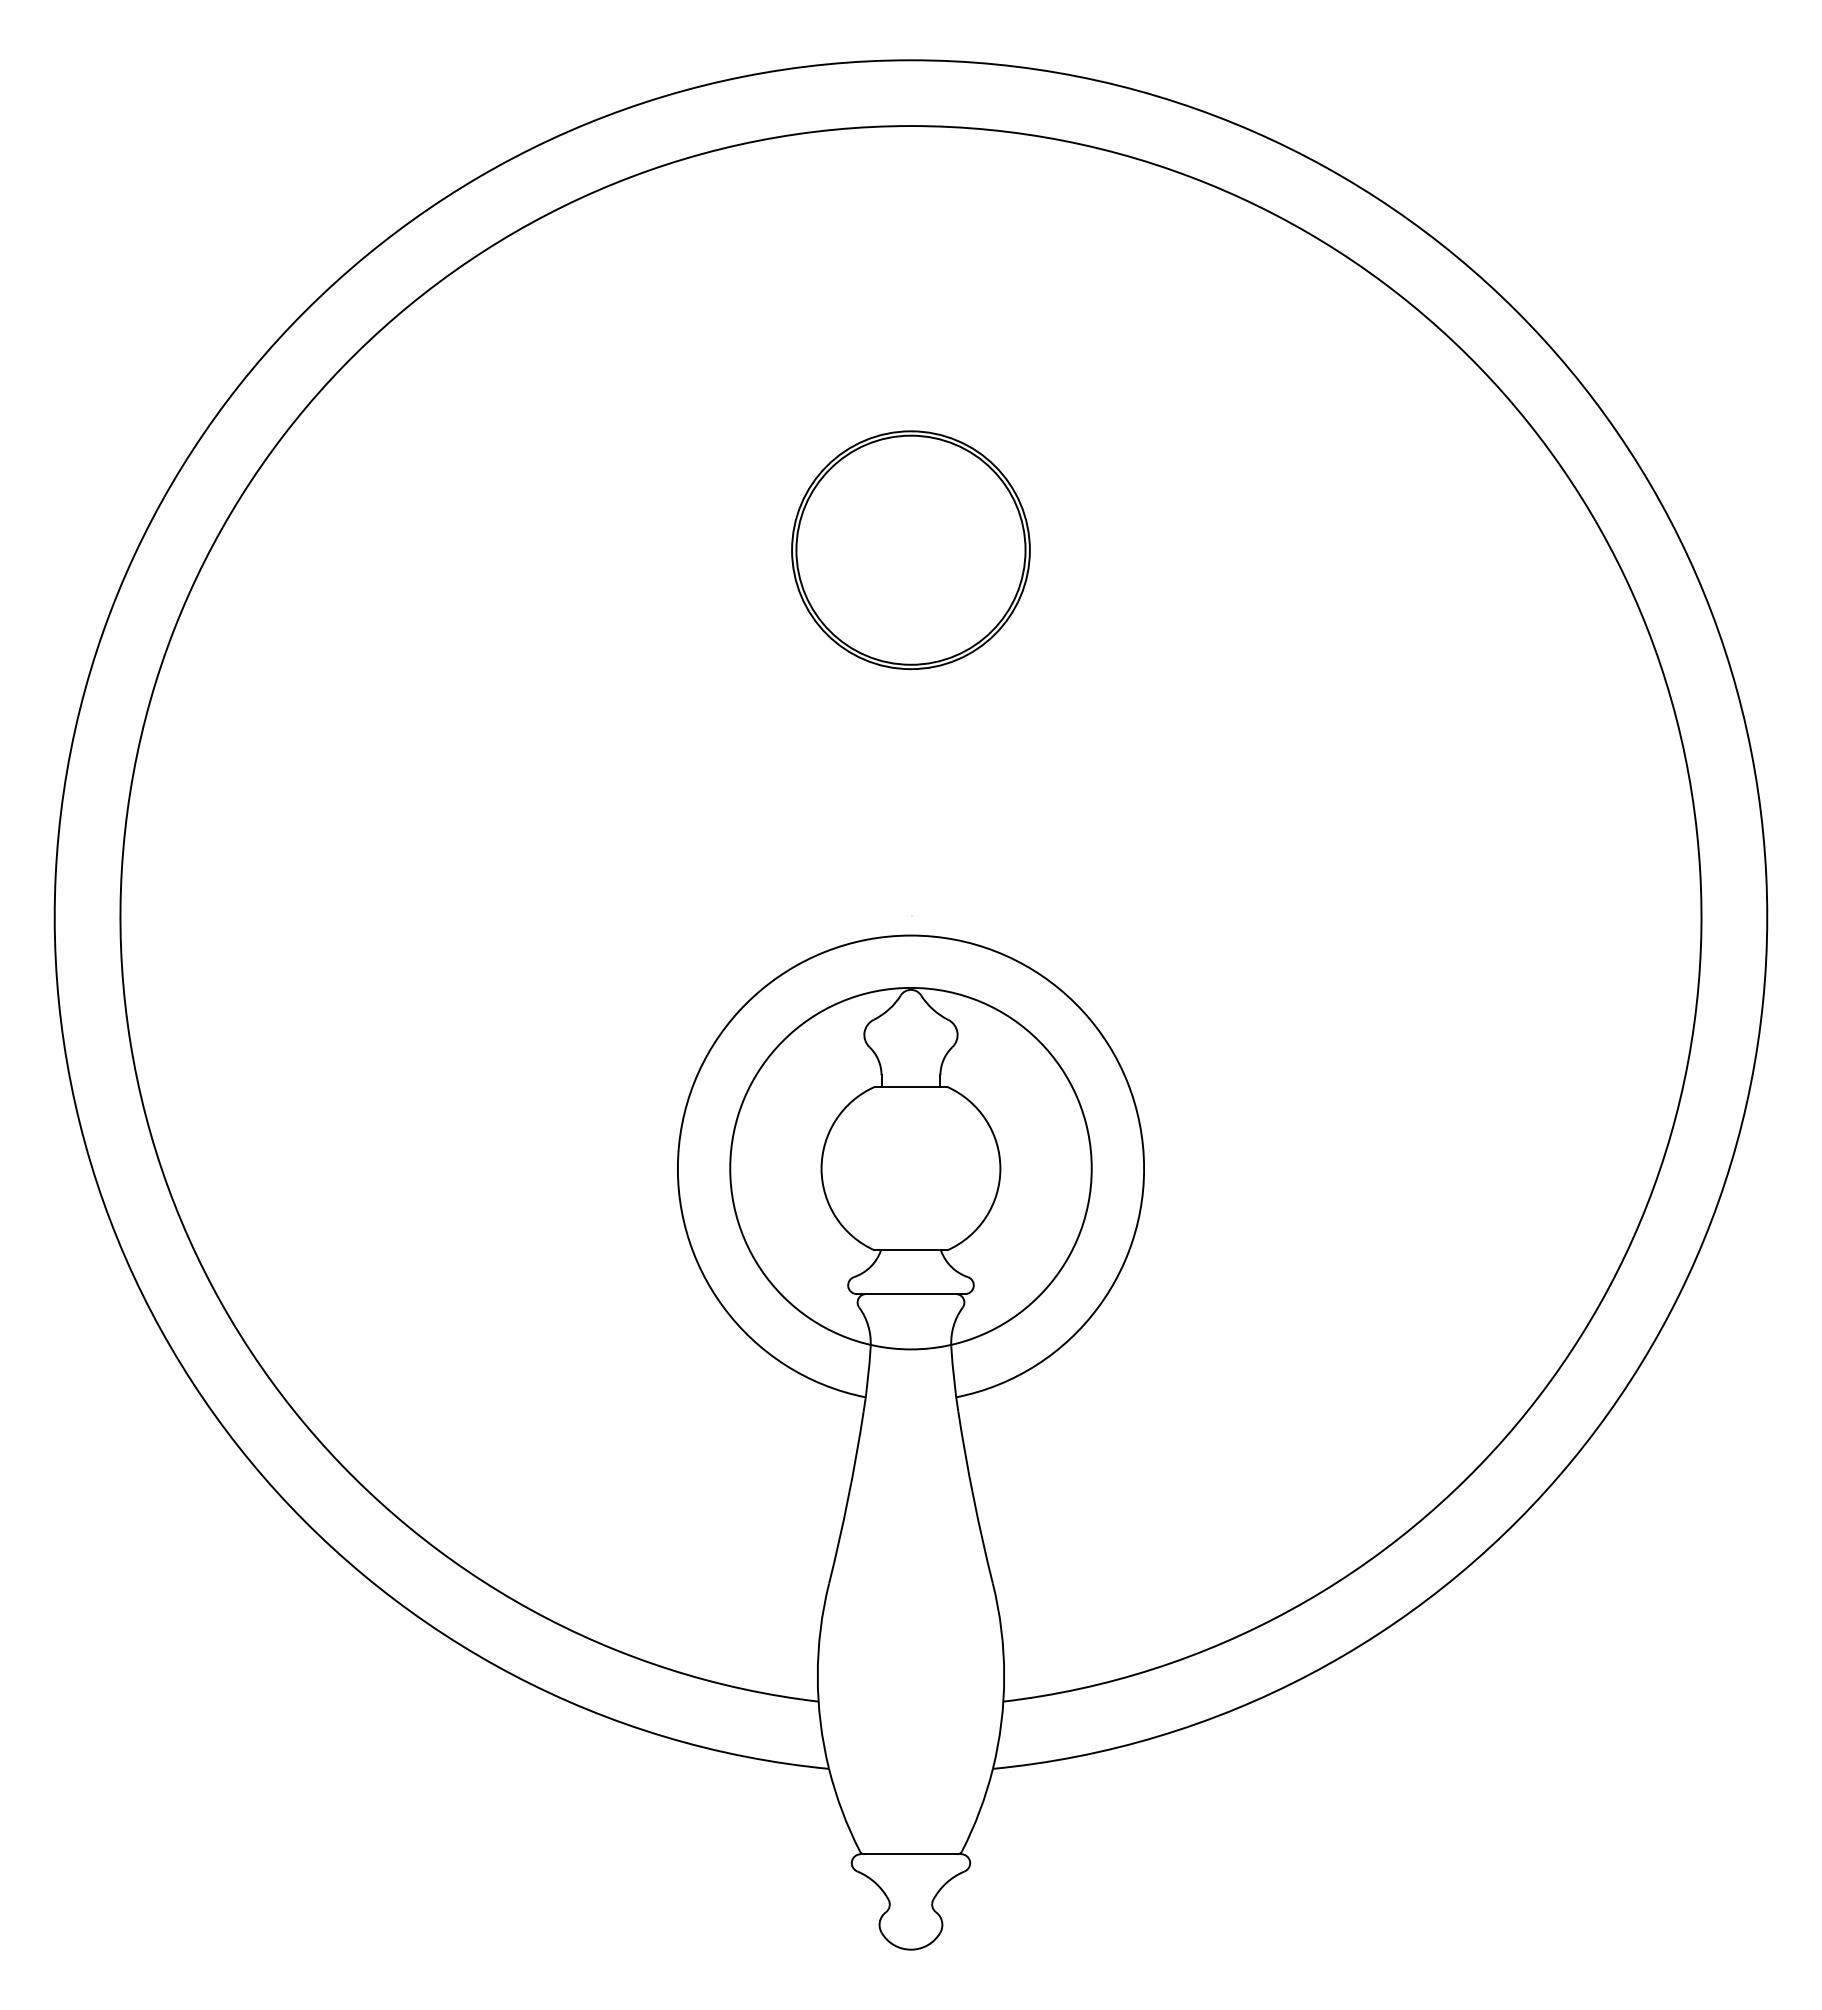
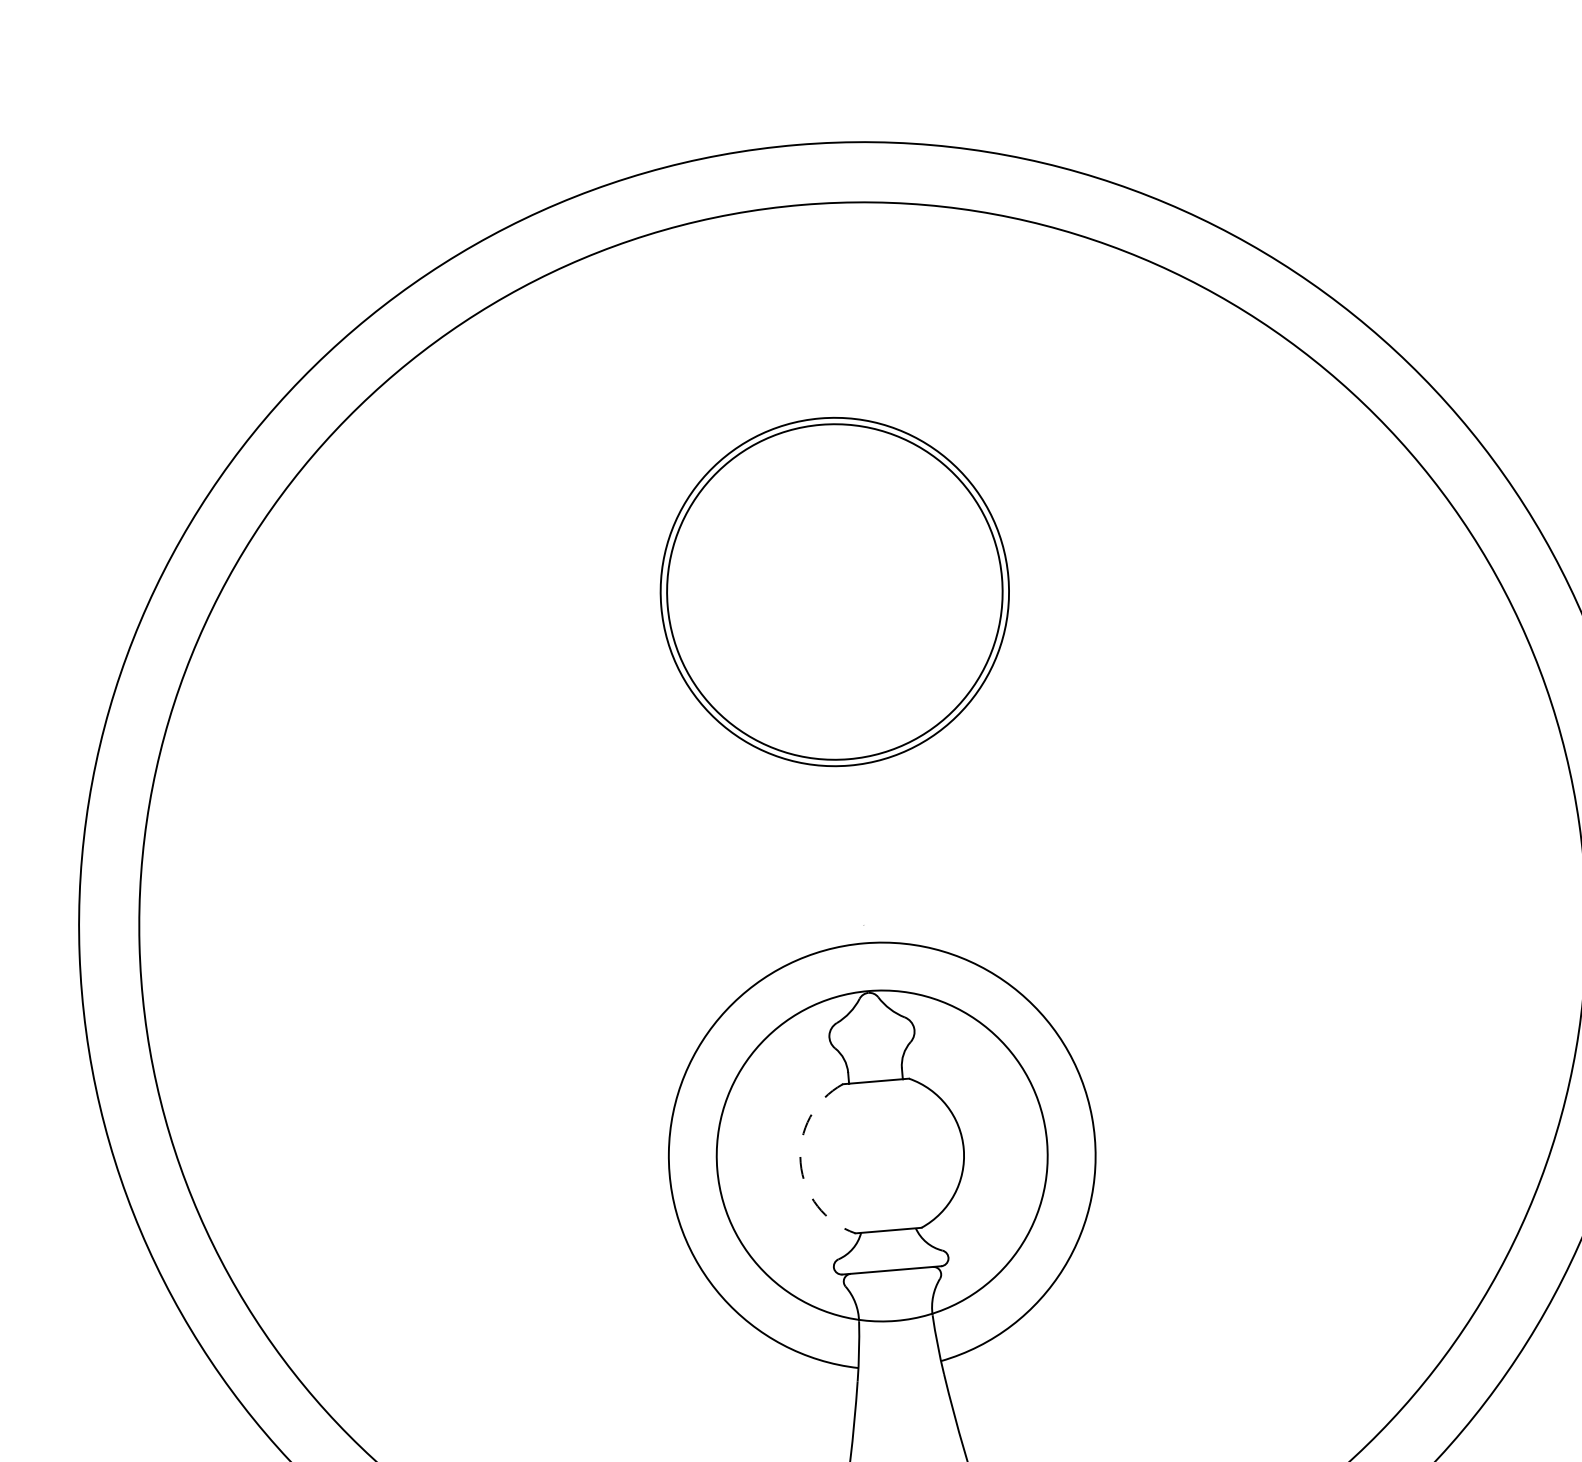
part: (910, 549) -> (834, 591), size x1.6
arc: (821, 1168) -> (800, 1162), solid -> dashed

